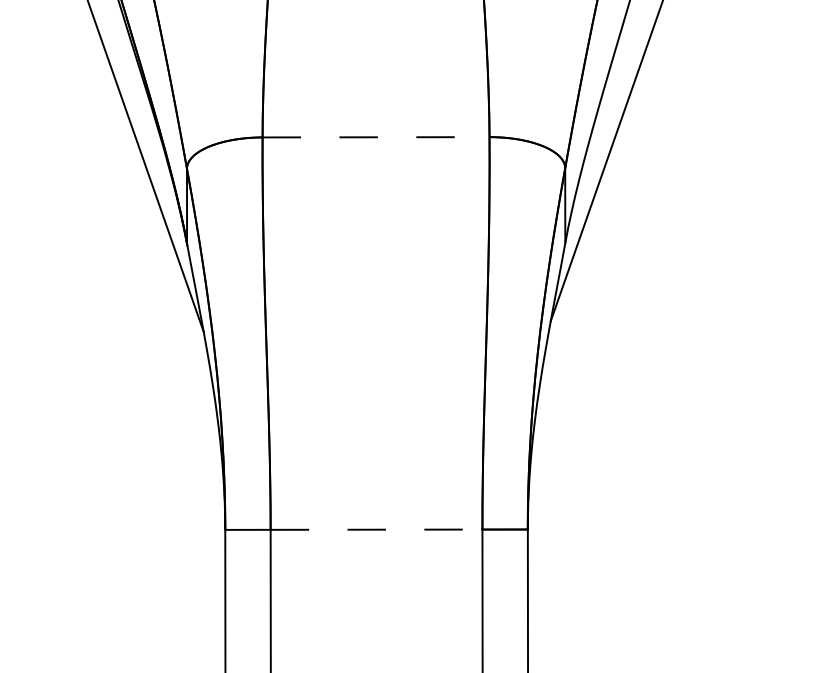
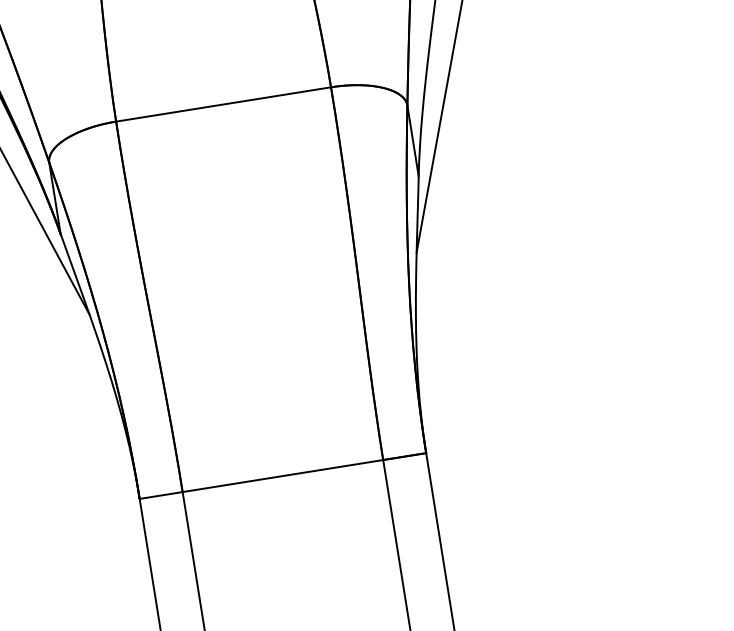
line: (376, 137) -> (224, 104), dashed -> solid
line: (376, 529) -> (282, 475), dashed -> solid

